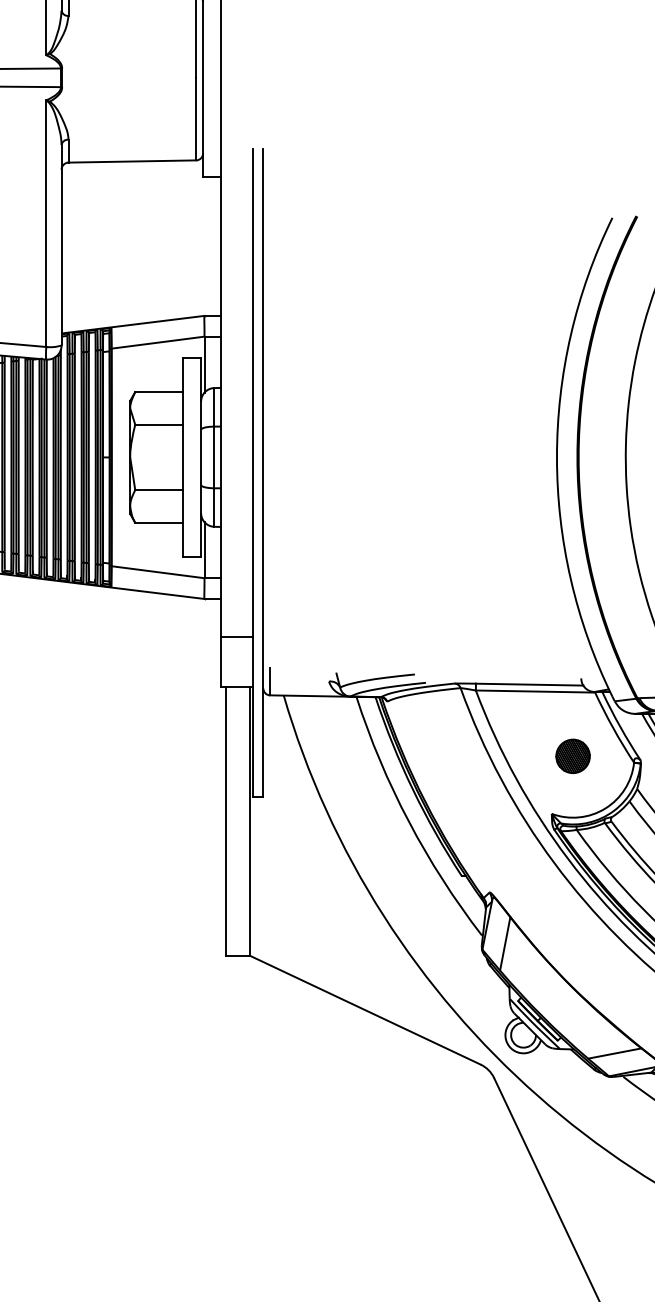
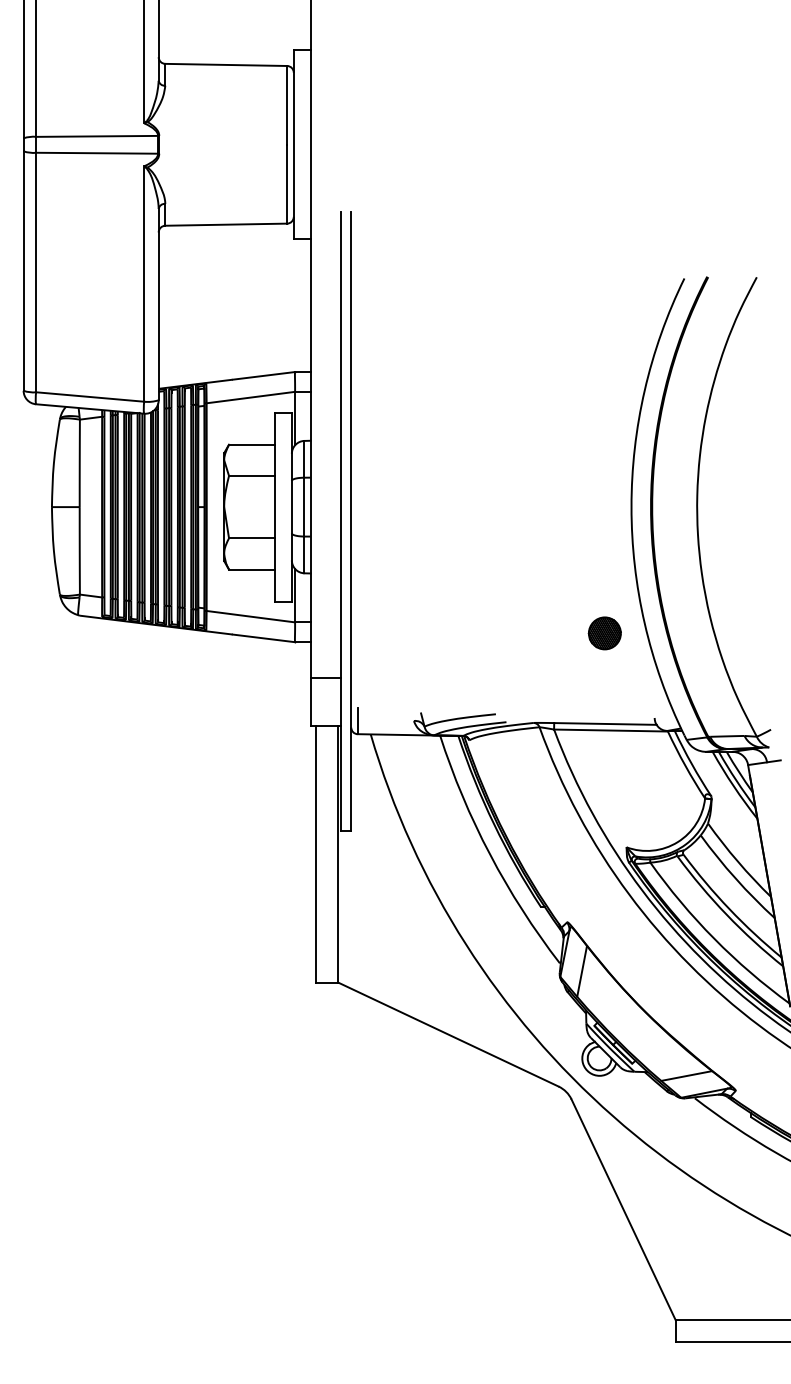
part: (572, 756) -> (604, 633), moved

